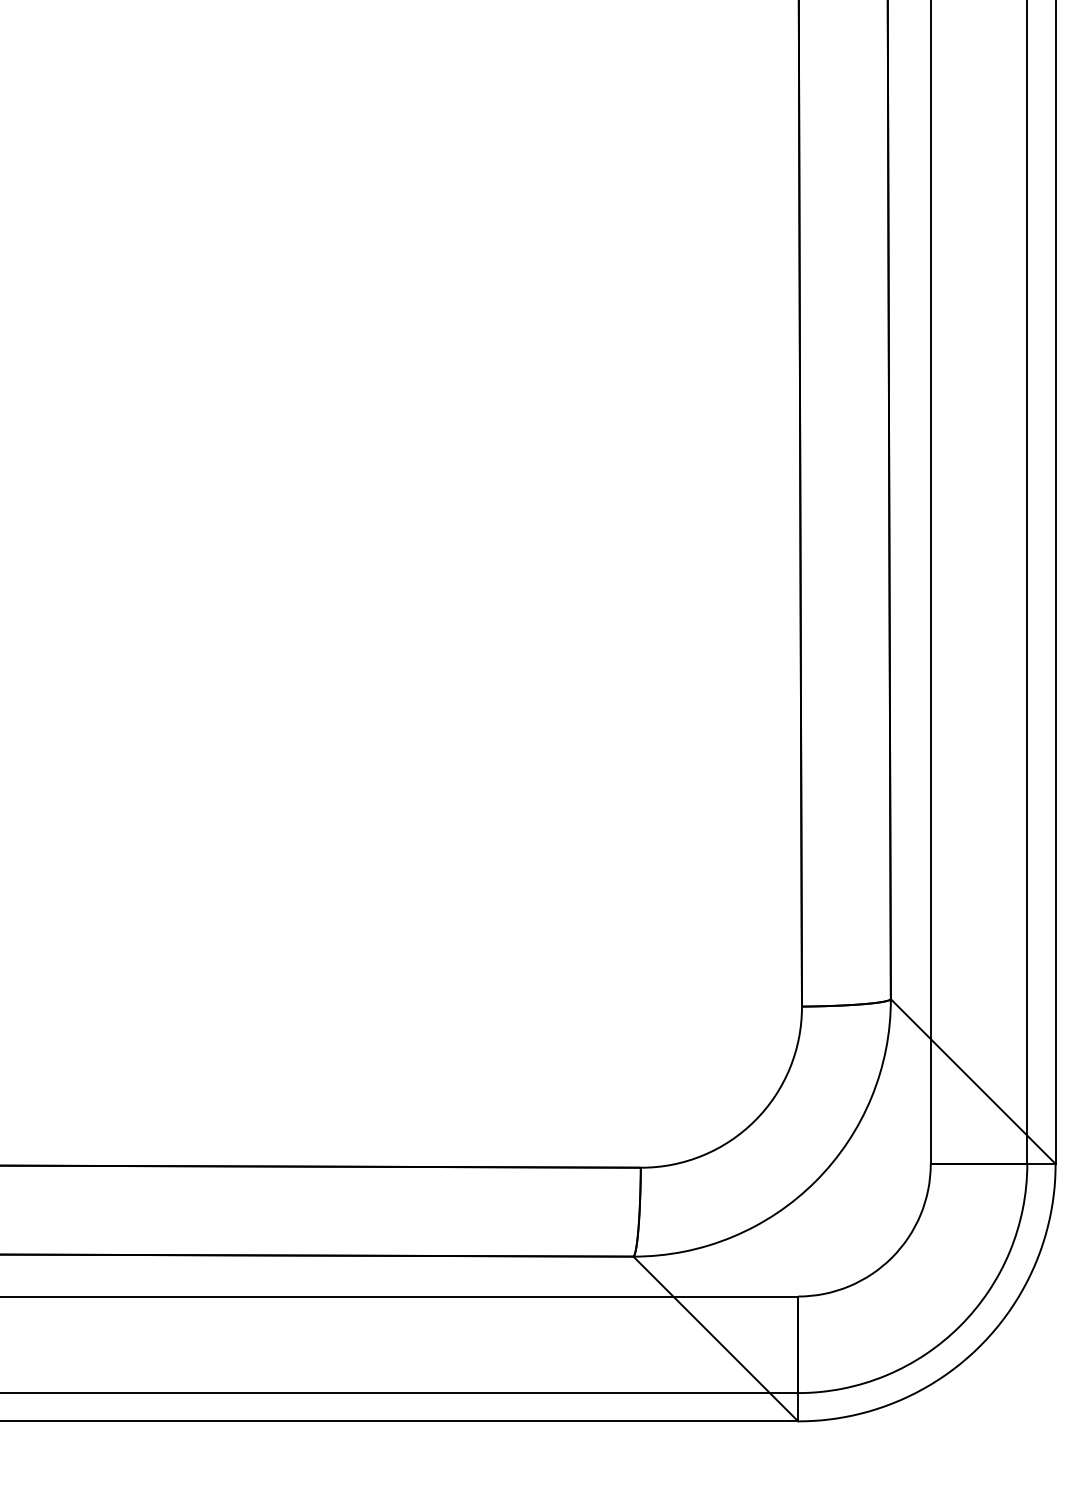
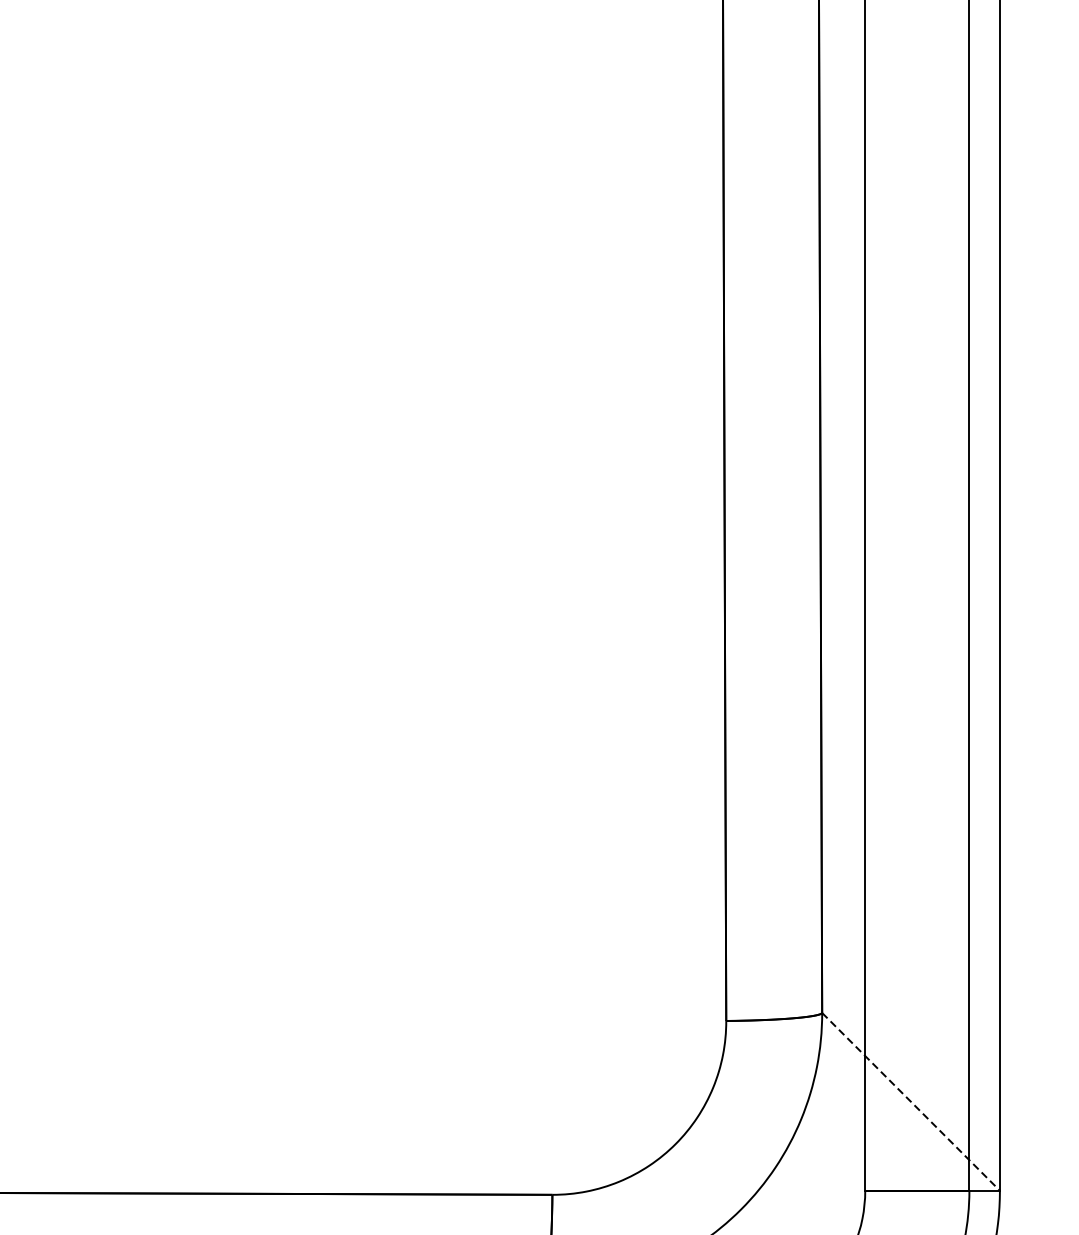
line: (973, 1081) -> (911, 1101), solid -> dashed

